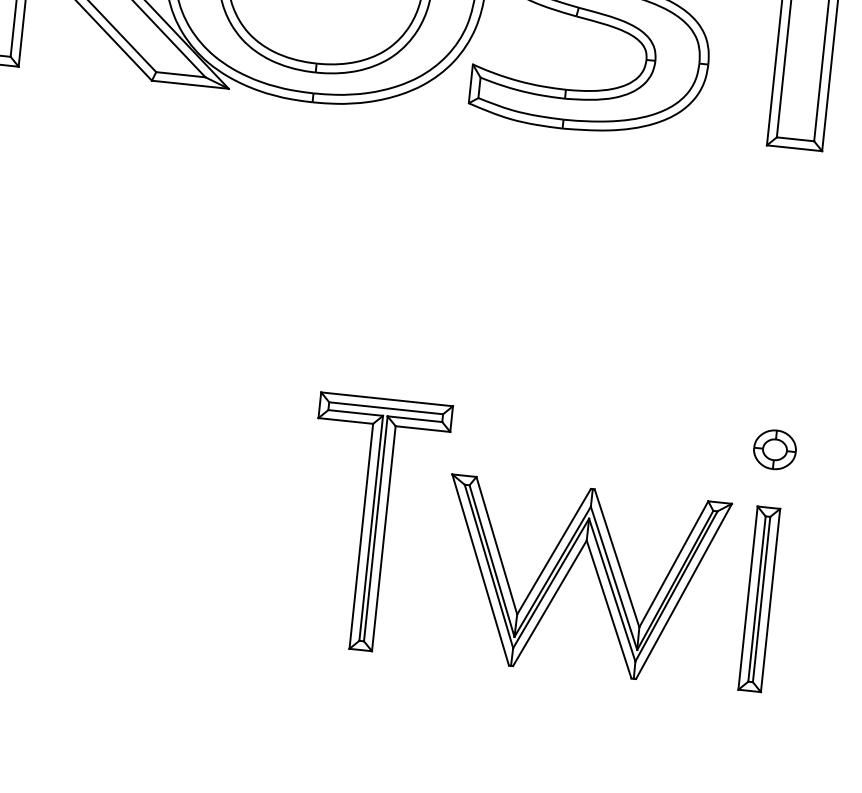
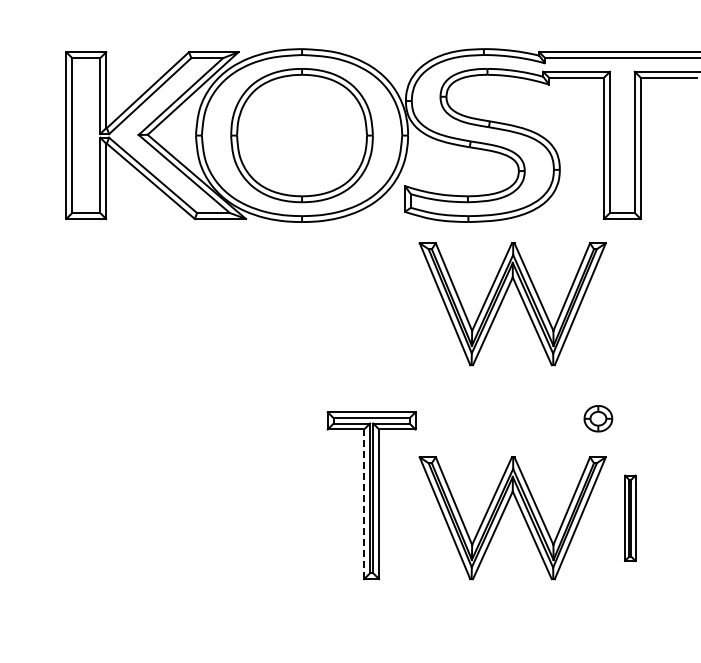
part: (602, 252) -> (503, 300), added
part: (775, 449) -> (598, 418), moved
line: (361, 536) -> (364, 504), solid -> dashed
part: (757, 599) -> (629, 518), size x0.7

